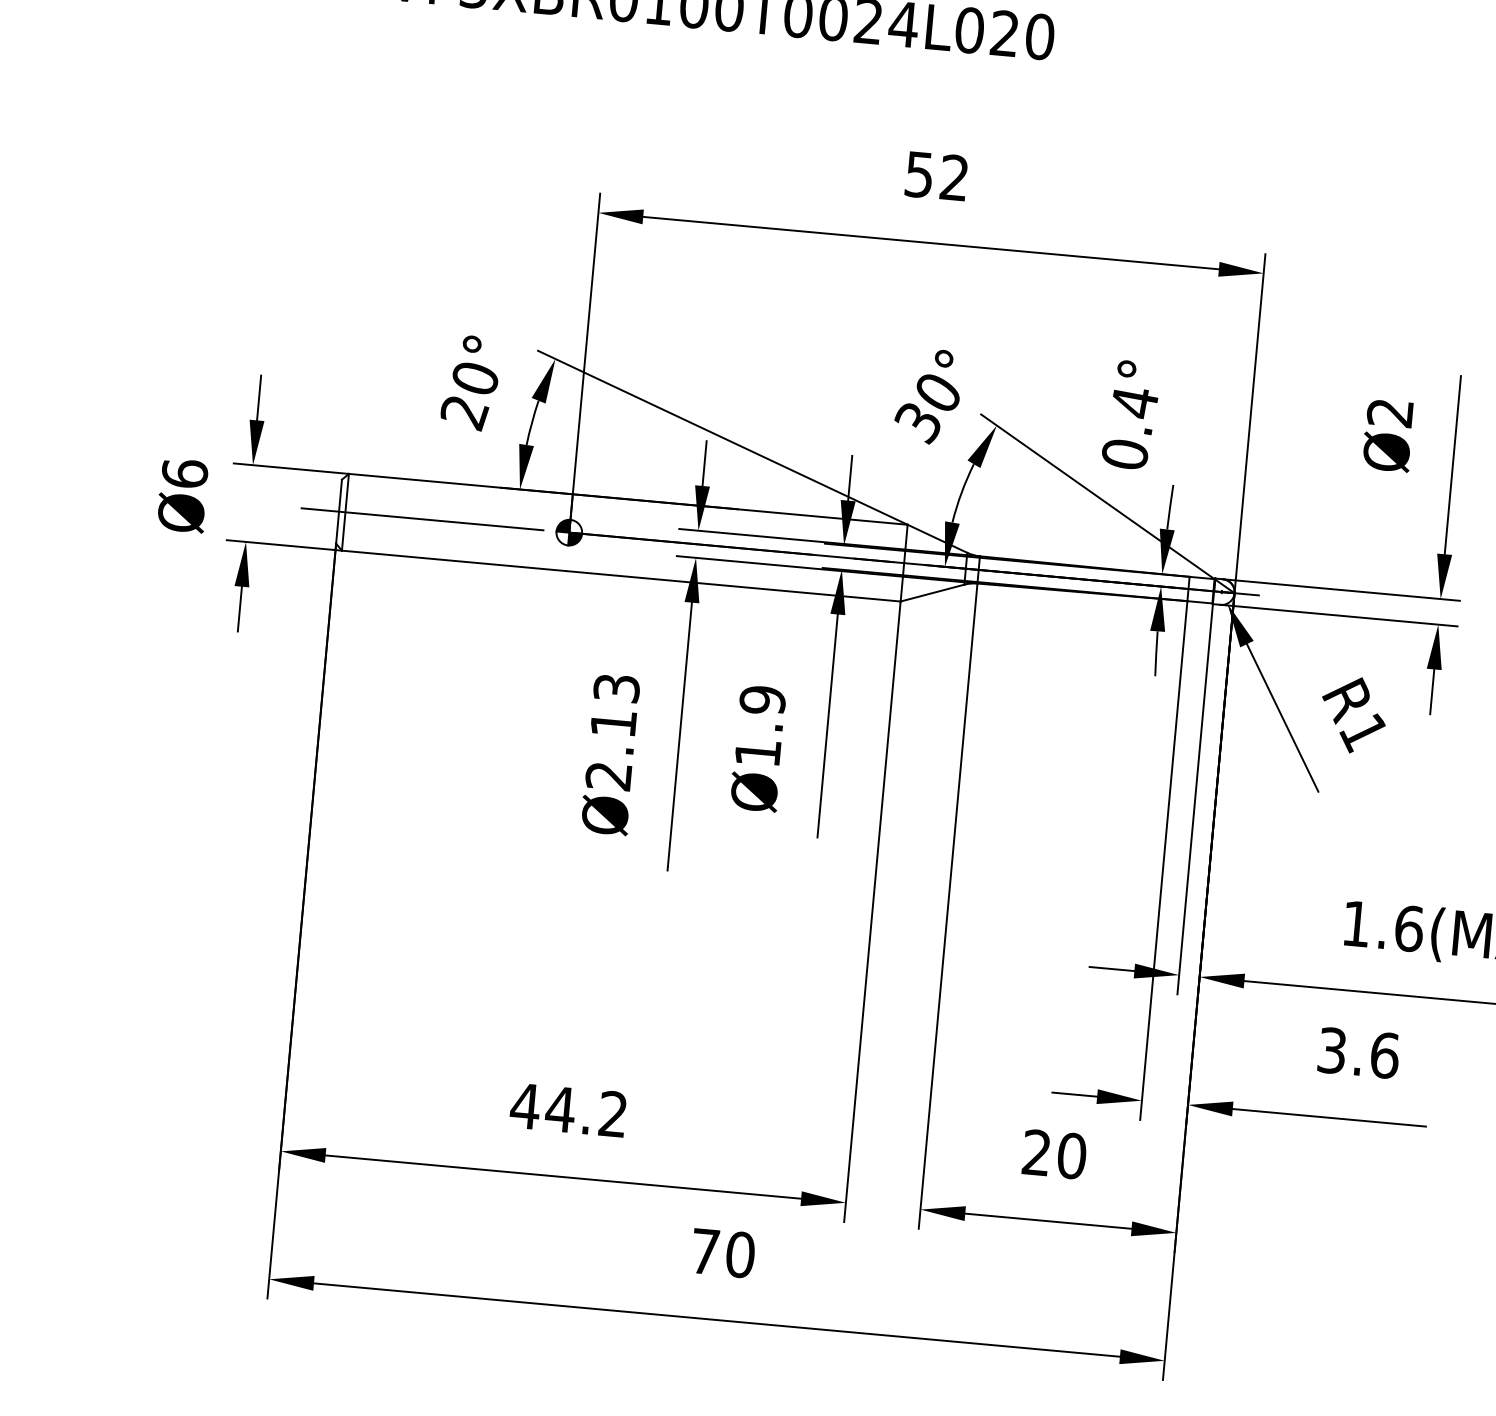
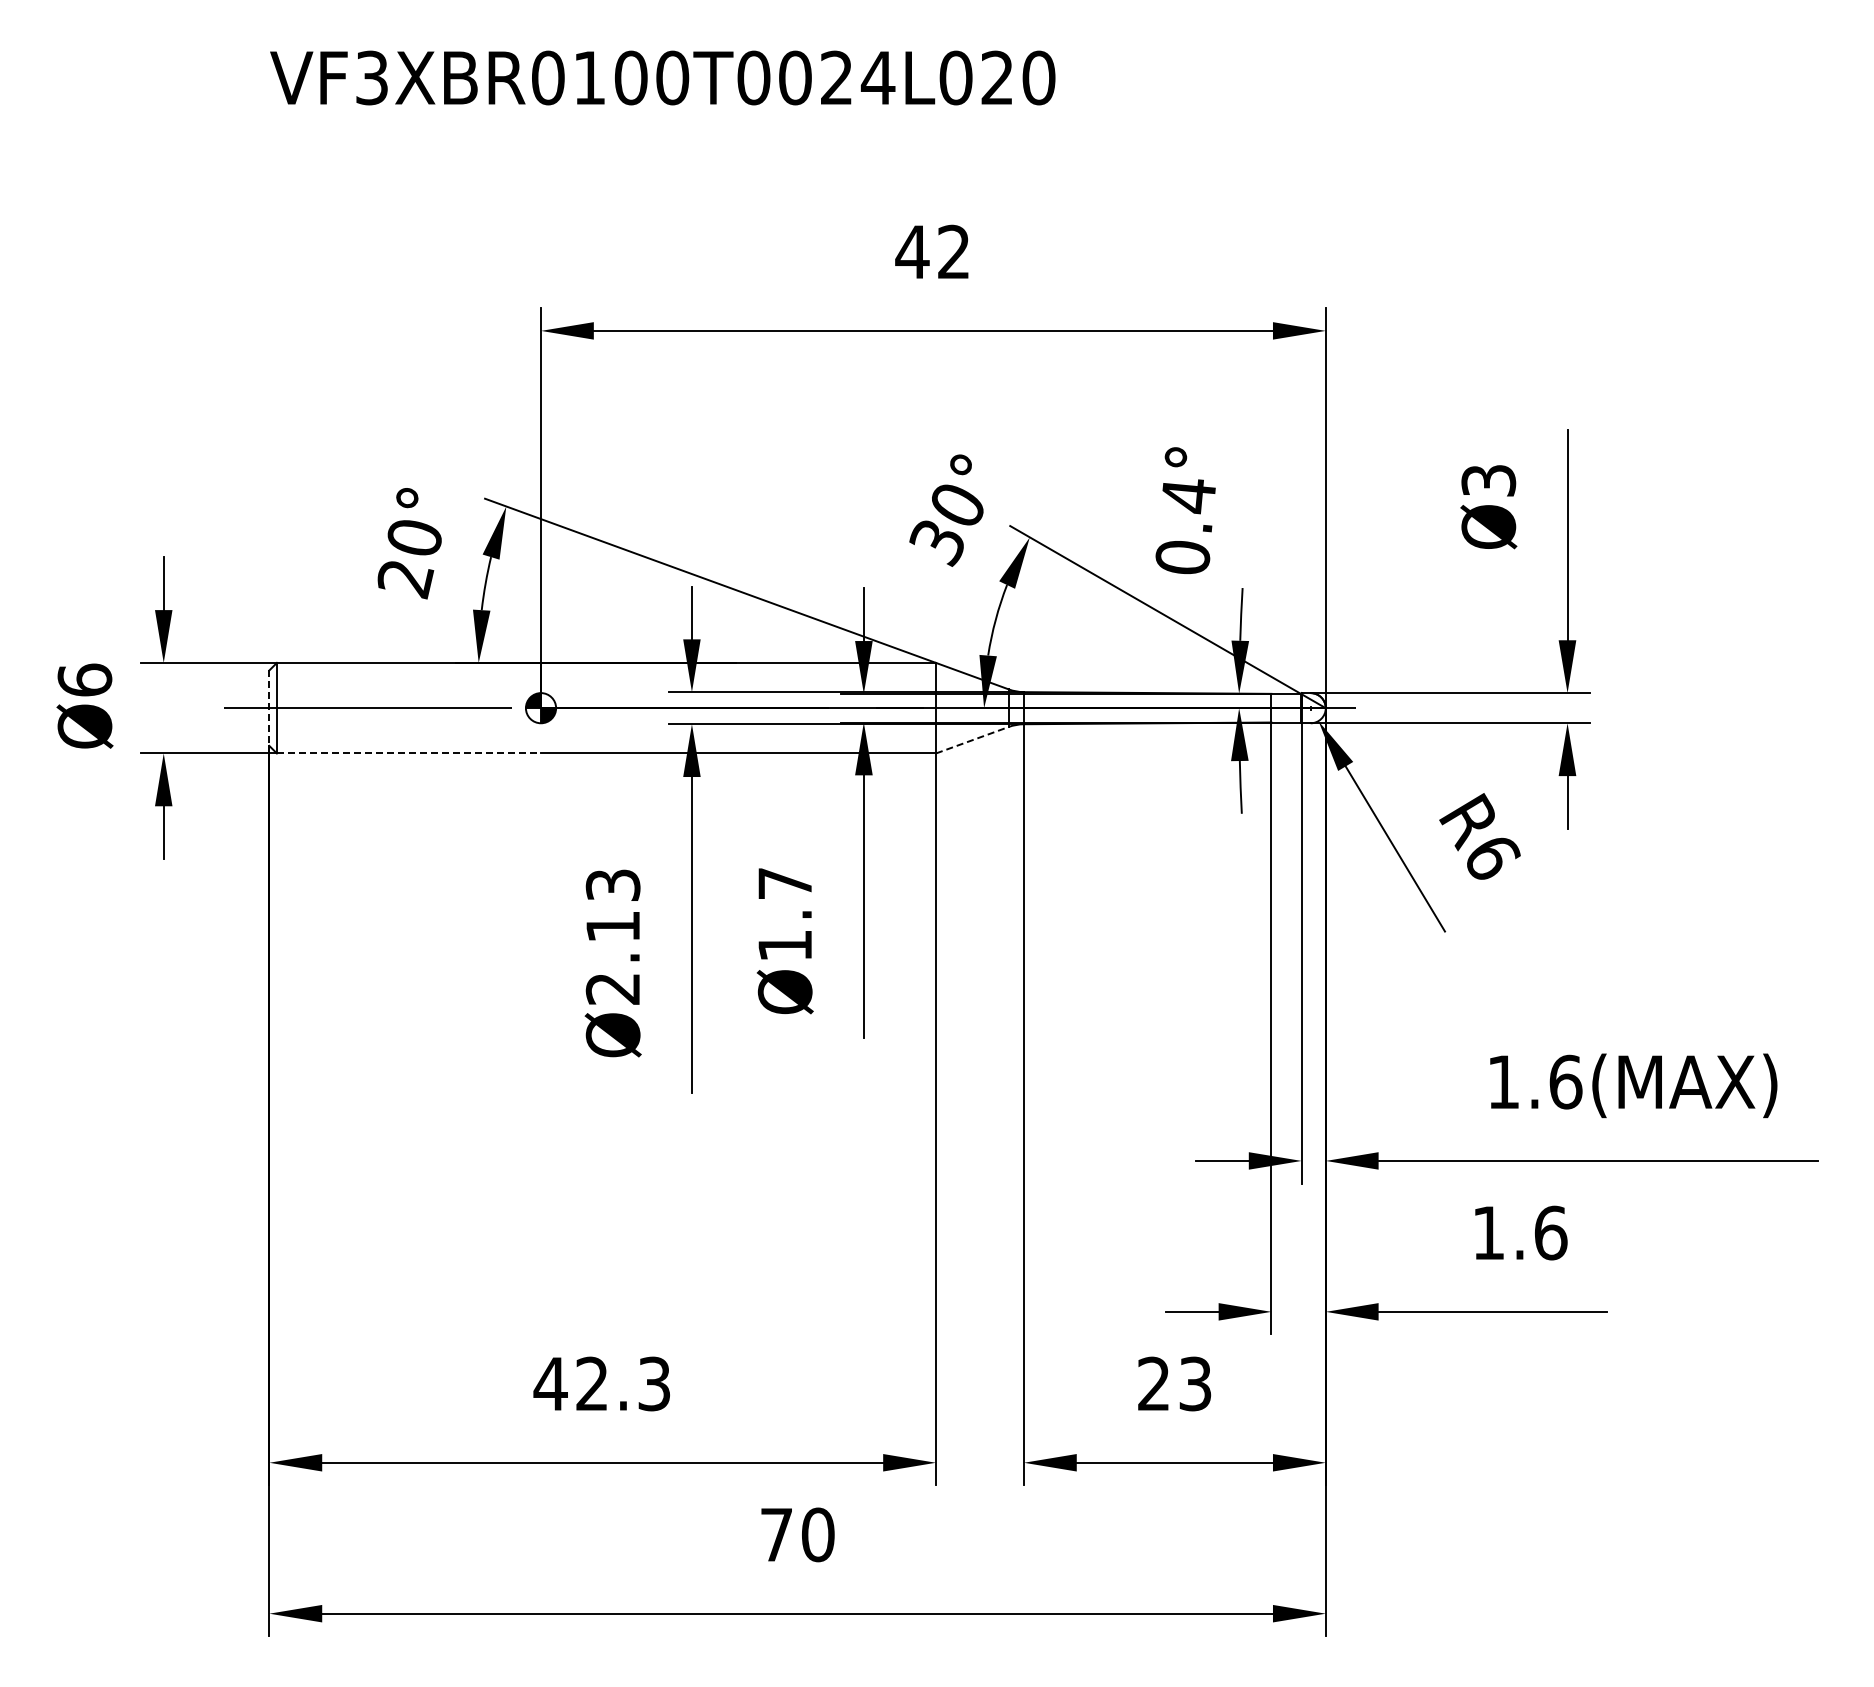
text: (919, 175) -> (912, 252), 52 -> 42
text: (1390, 412) -> (1488, 480), Ø2 -> Ø3
line: (339, 511) -> (269, 708), solid -> dashed
line: (454, 560) -> (409, 753), solid -> dashed
line: (932, 593) -> (972, 740), solid -> dashed
text: (762, 700) -> (784, 883), Ø1.9 -> Ø1.7
text: (1363, 733) -> (1491, 858), R1 -> R6
text: (1332, 1050) -> (1488, 1232), 3.6 -> 1.6
text: (585, 1111) -> (621, 1383), 44.2 -> 42.3
text: (1072, 1155) -> (1195, 1383), 20 -> 23

